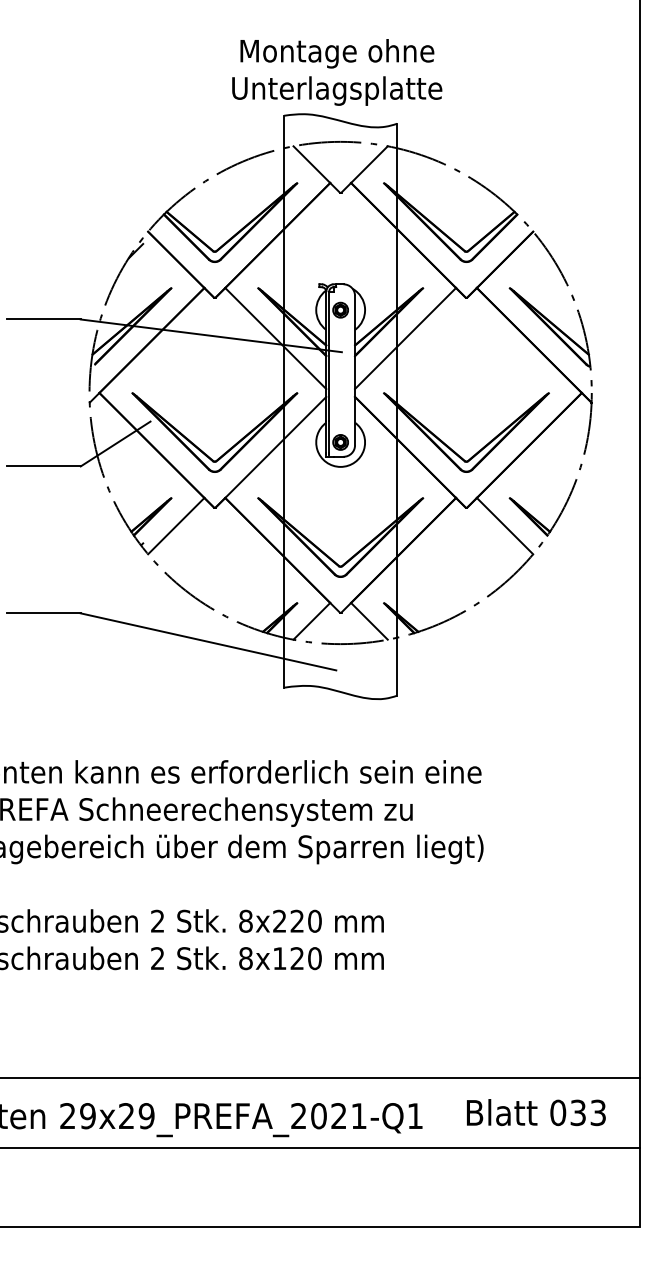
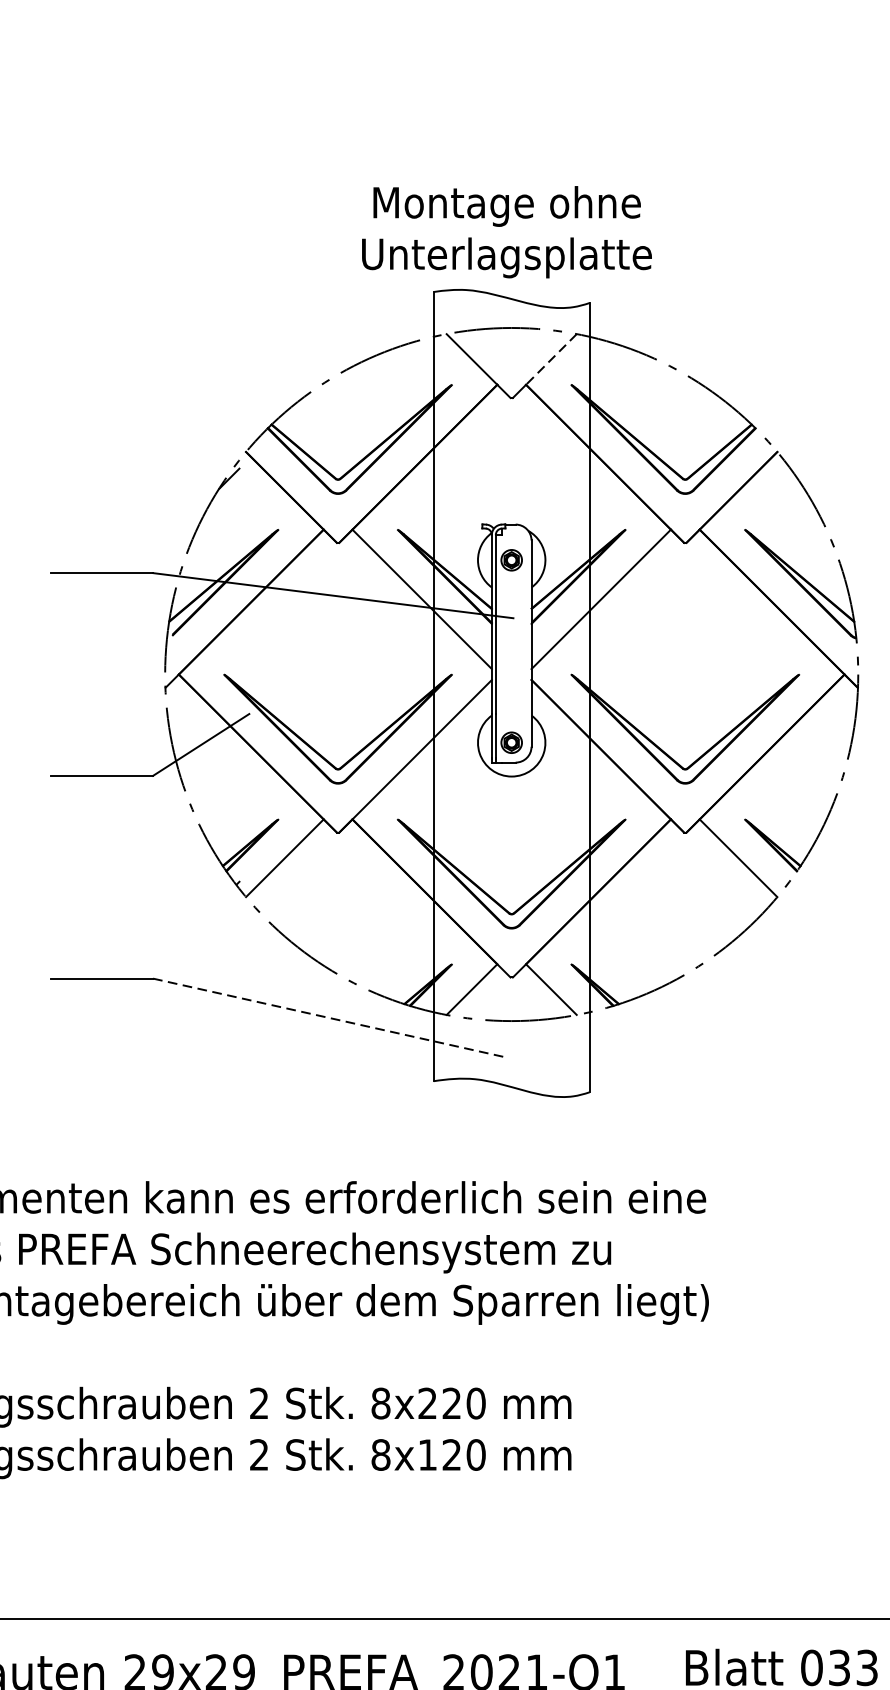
line: (369, 164) -> (551, 359), solid -> dashed
line: (208, 641) -> (329, 1017), solid -> dashed

